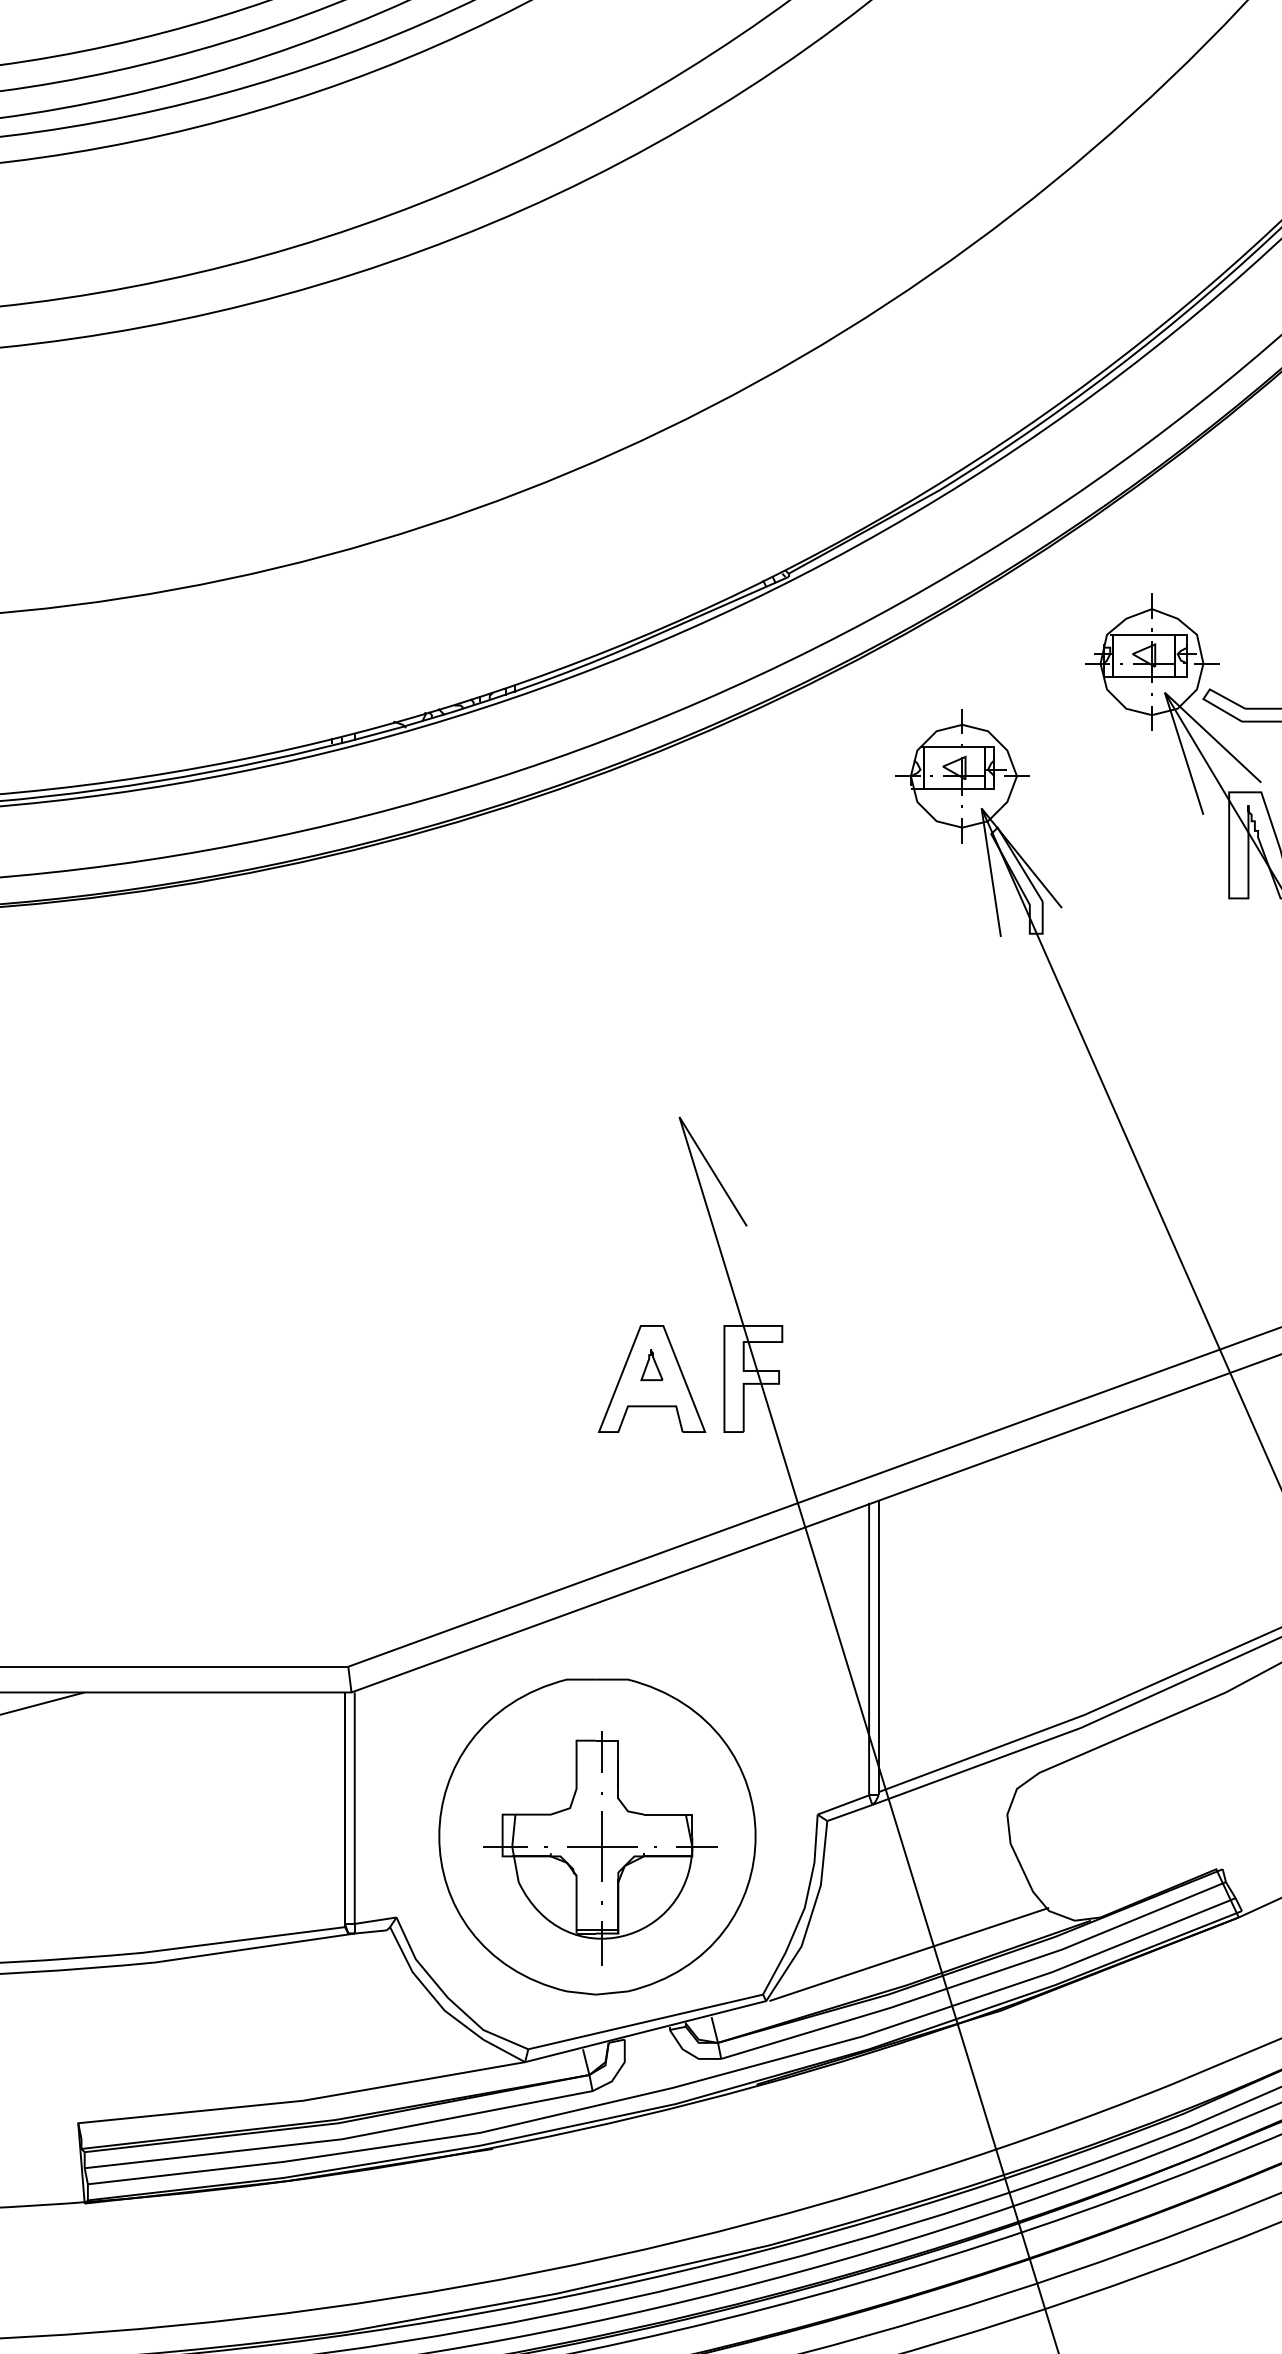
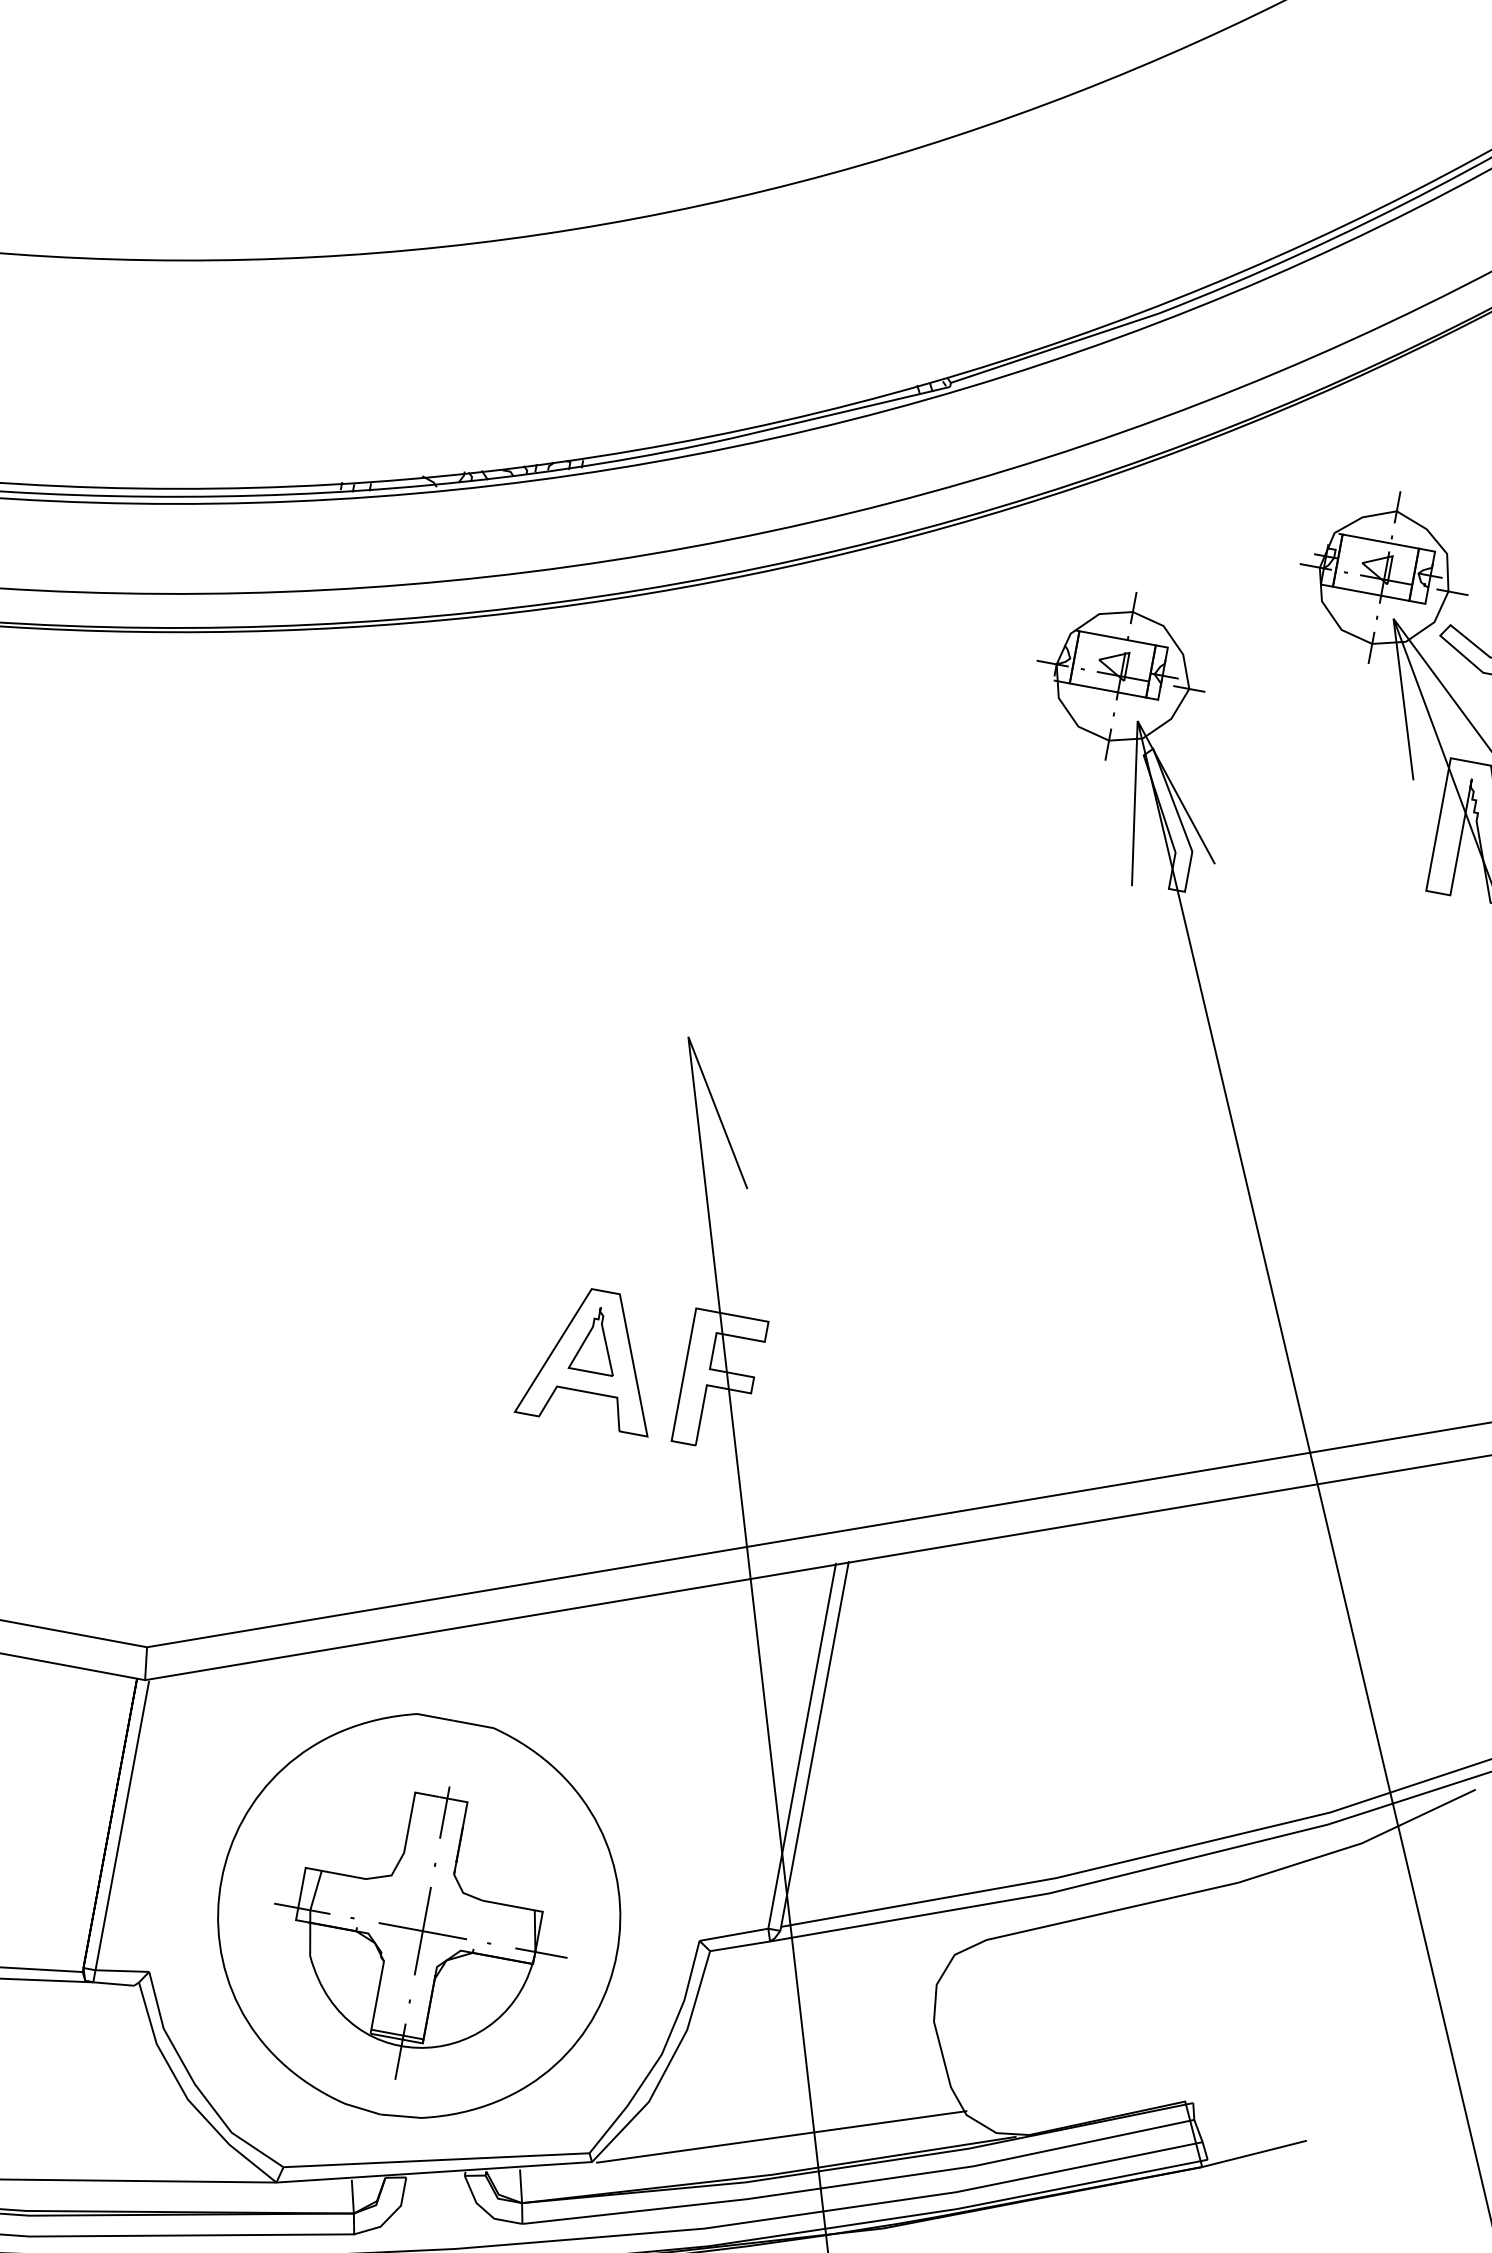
part: (651, 1364) -> (596, 1339), size x1.67

